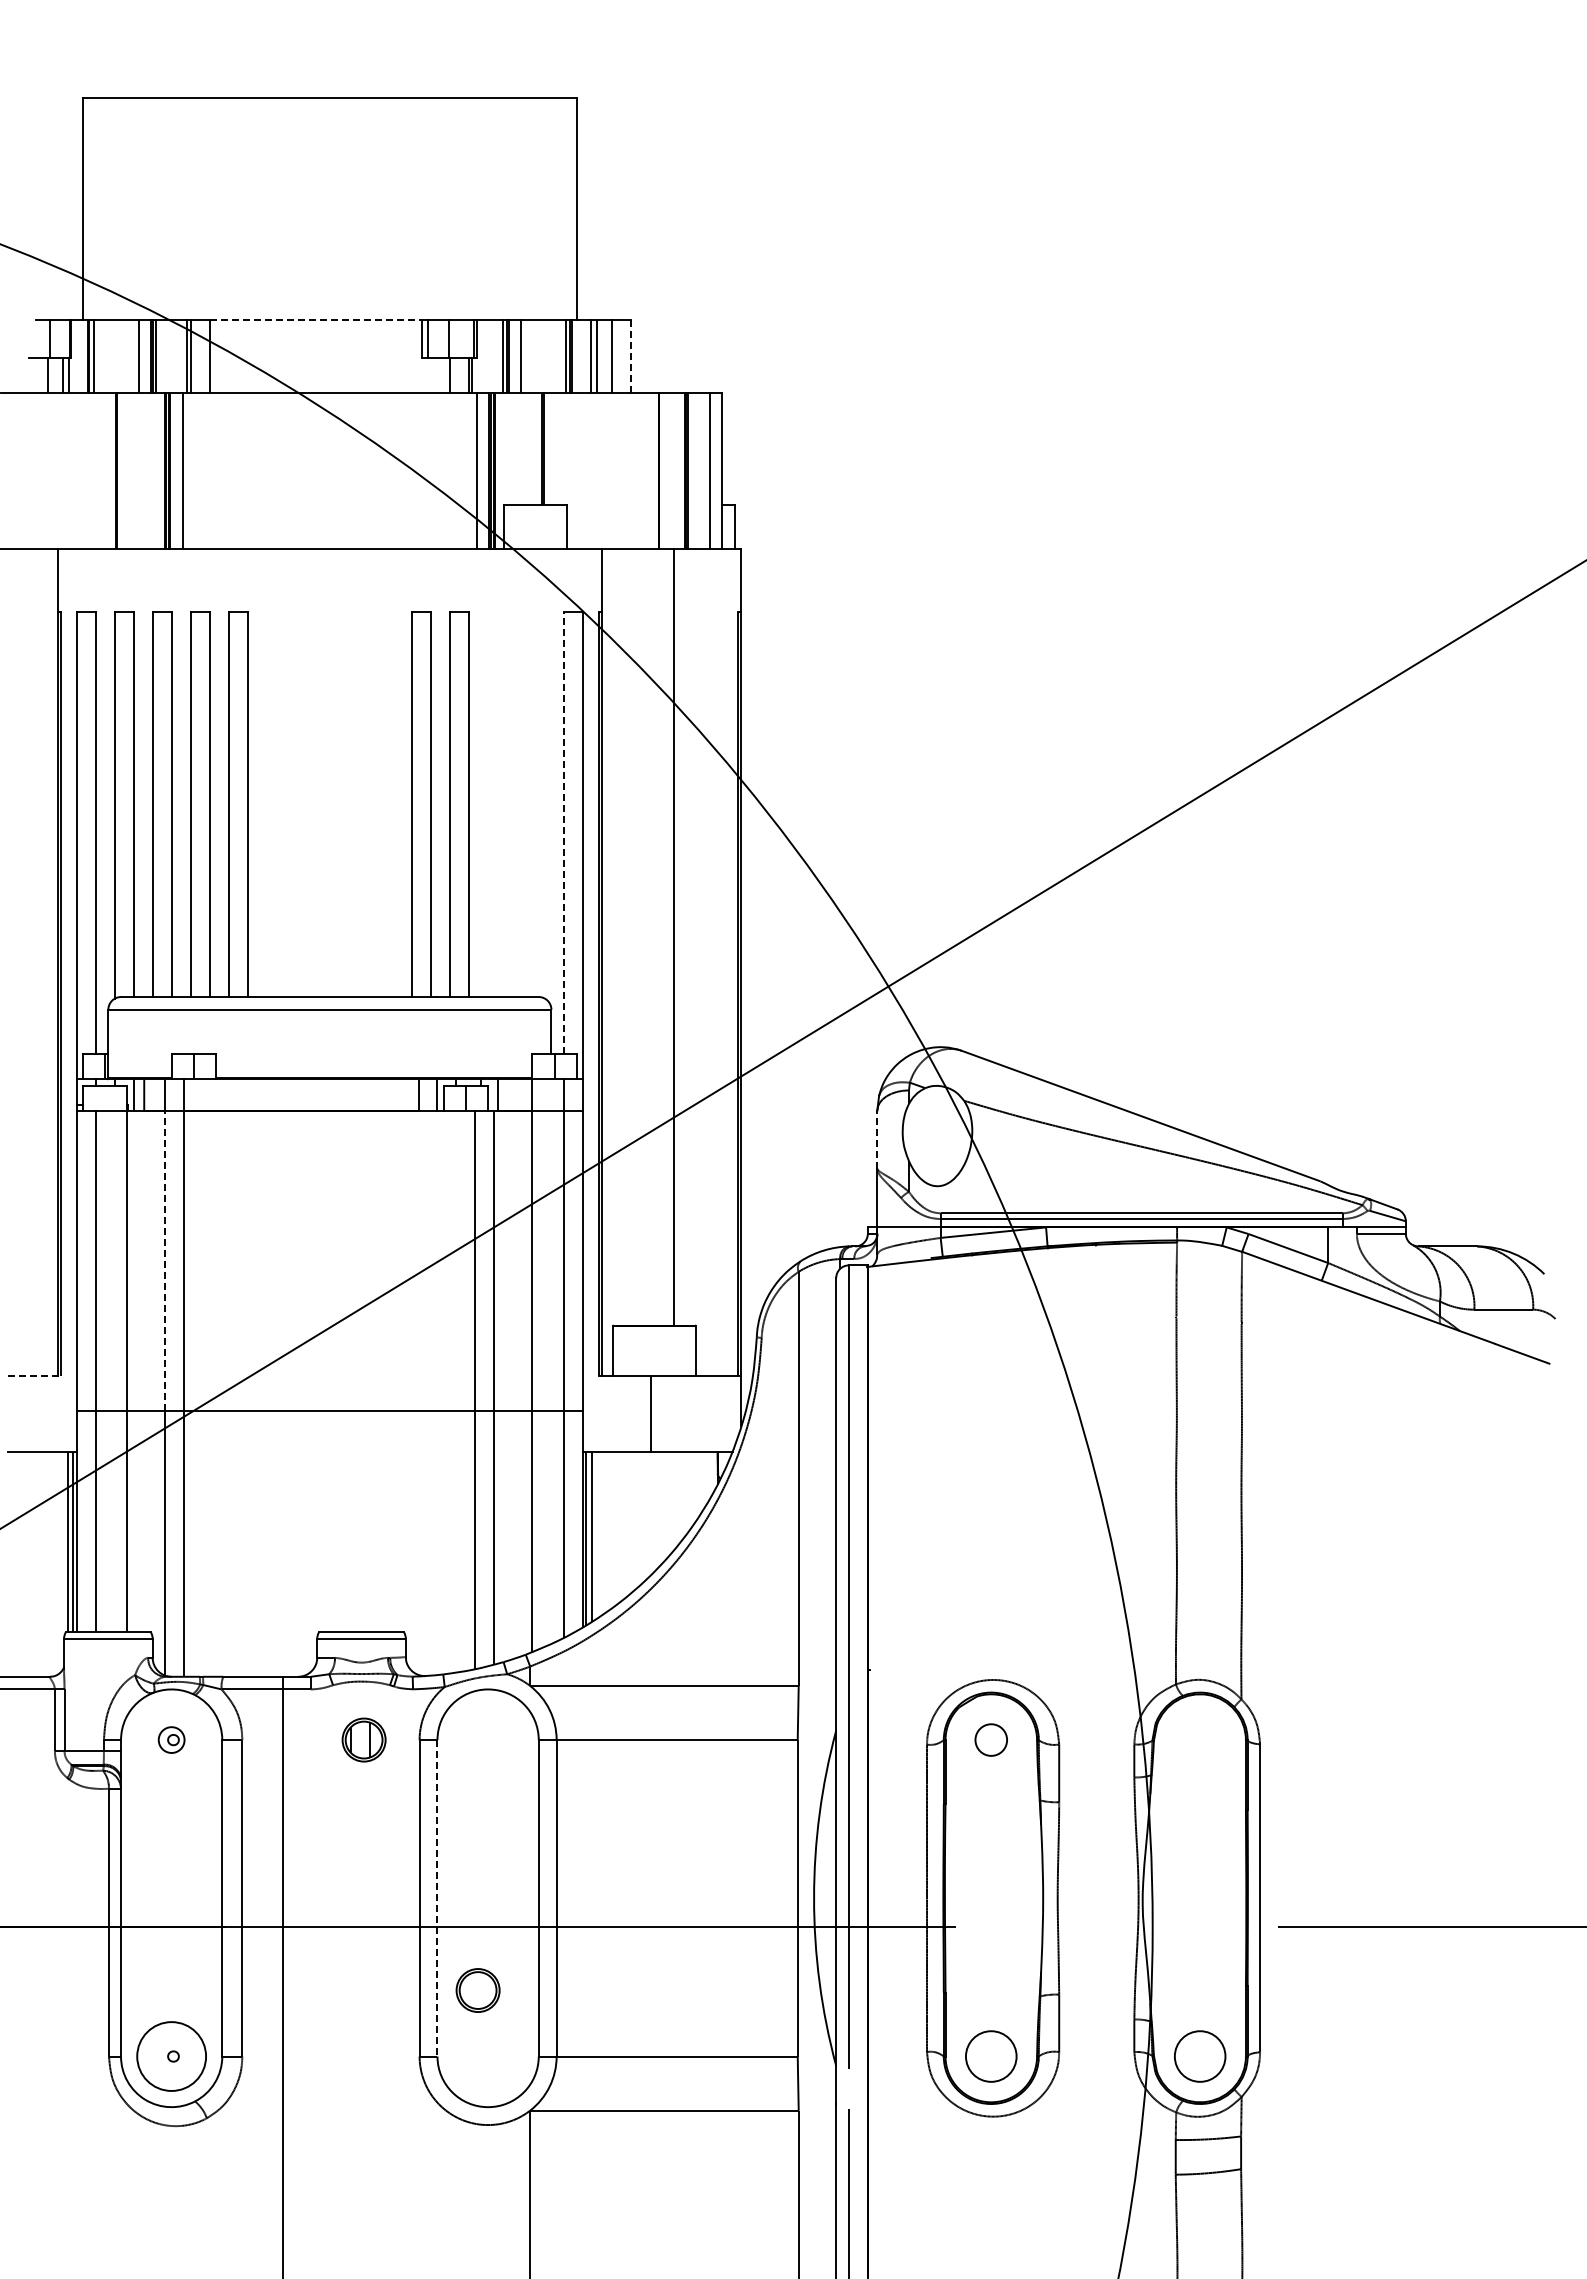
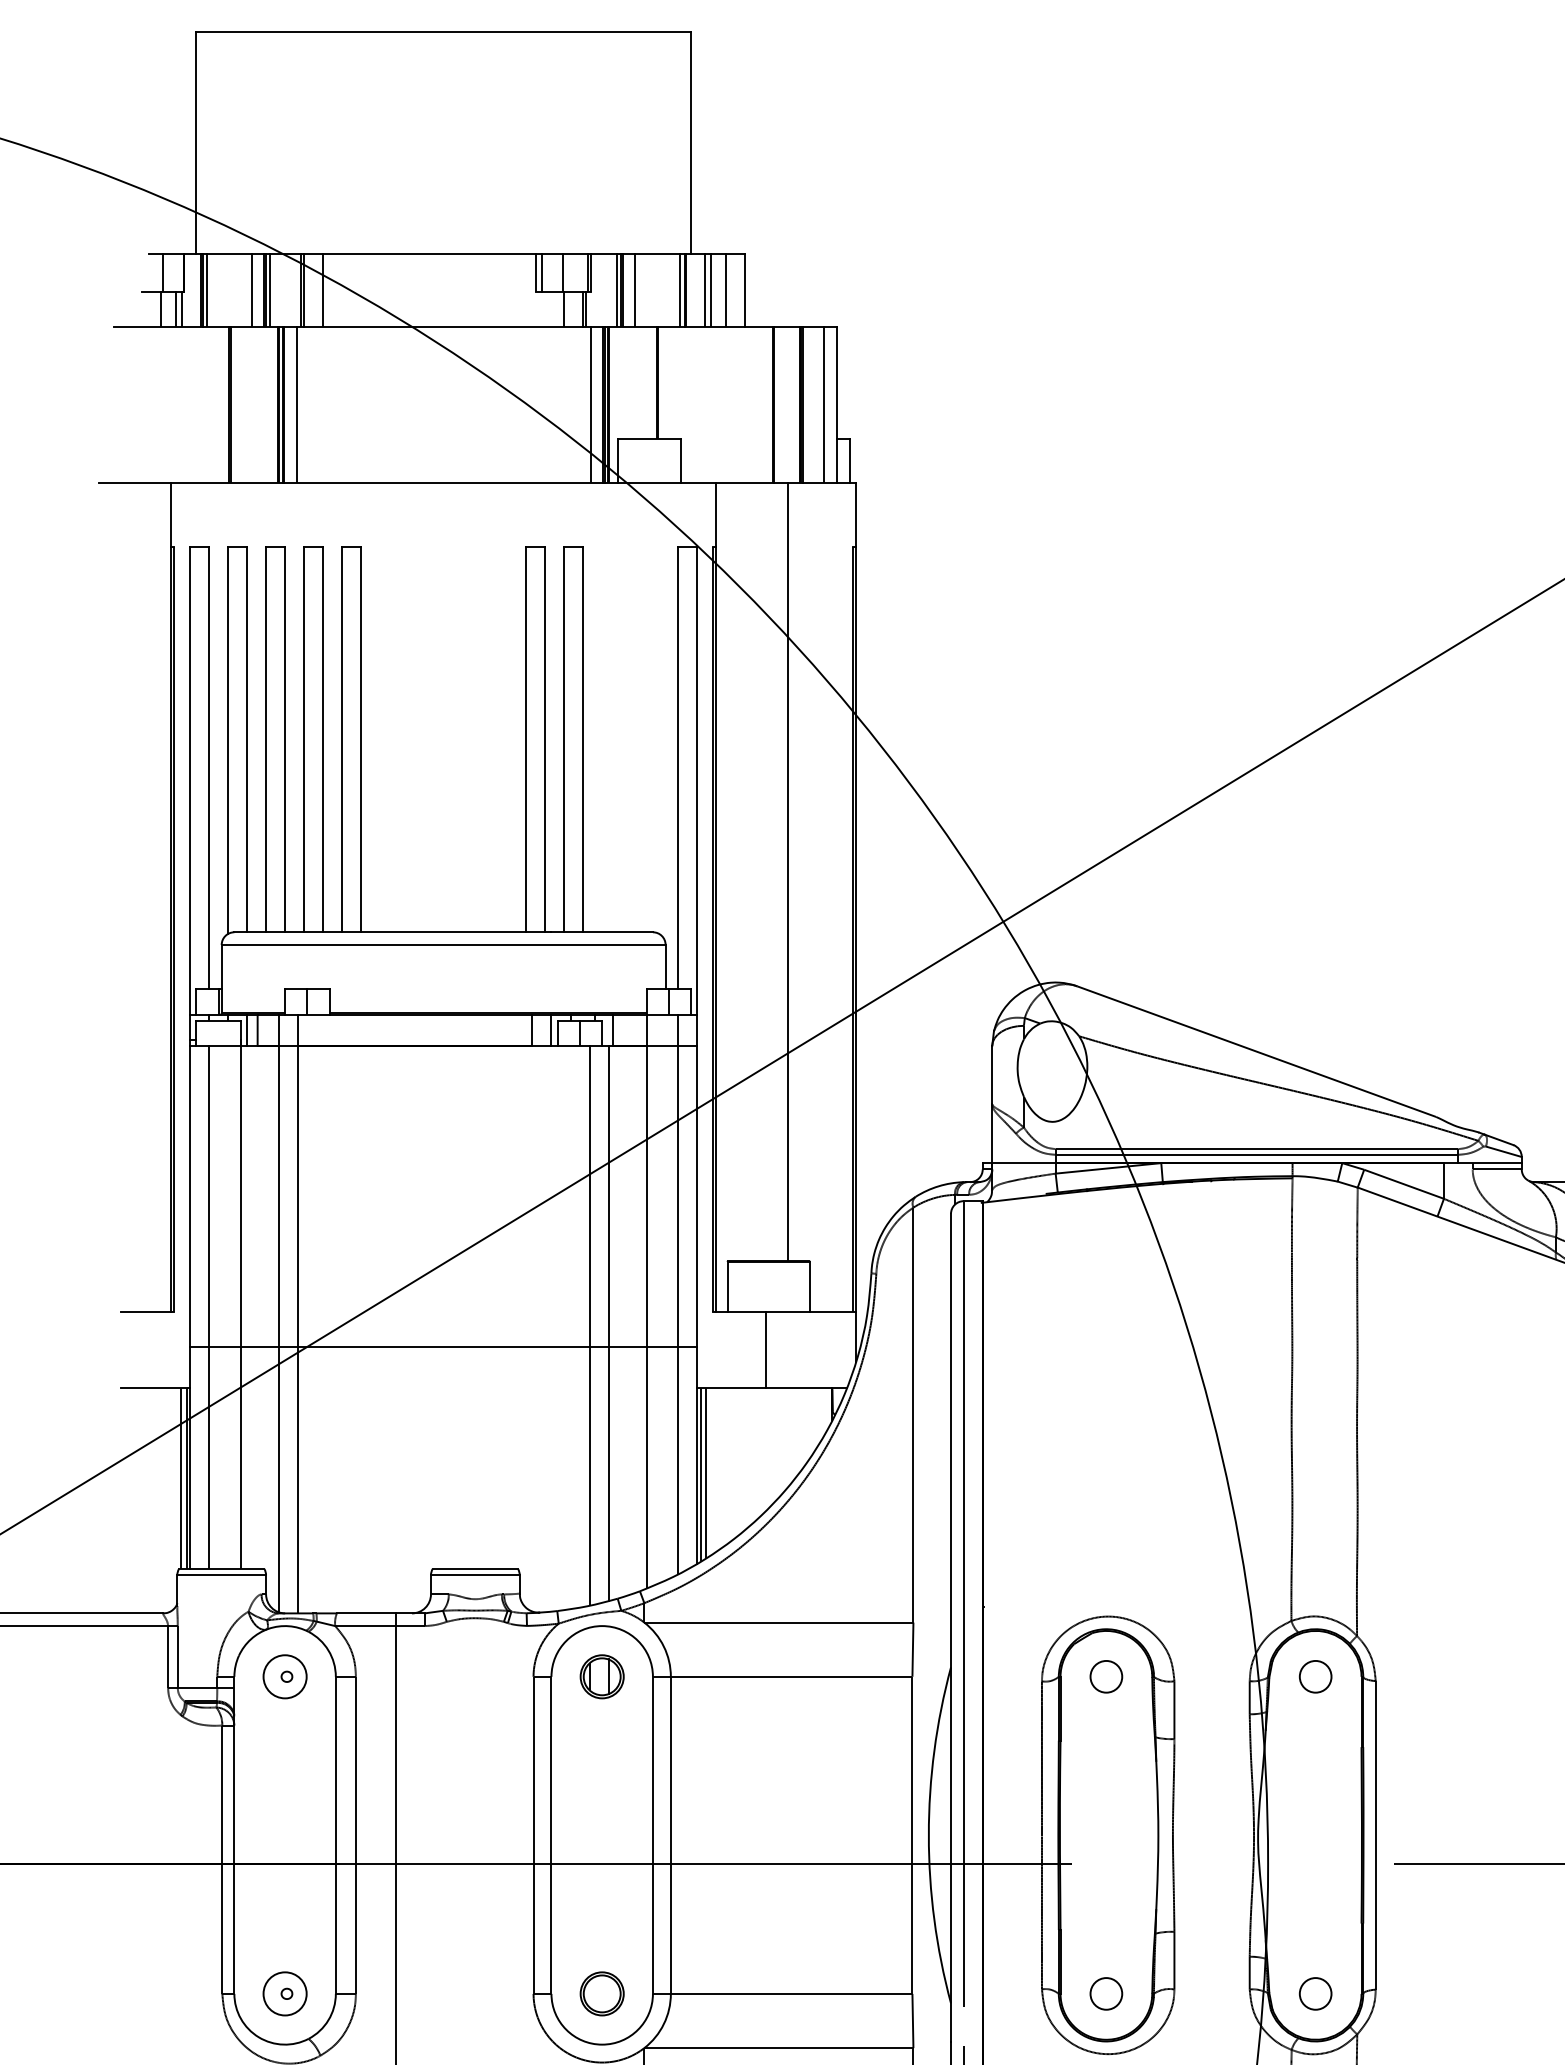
line: (316, 319) -> (430, 253), dashed -> solid
line: (630, 356) -> (744, 290), dashed -> solid
line: (564, 833) -> (678, 768), dashed -> solid
line: (877, 1139) -> (992, 1075), dashed -> solid
line: (165, 1260) -> (278, 1196), dashed -> solid
line: (35, 1376) -> (148, 1312), dashed -> solid
circle: (171, 1739) -> (284, 1676), size x1.67
part: (363, 1739) -> (601, 1676), moved
circle: (1199, 1739) -> (1315, 1676), added
line: (437, 1898) -> (551, 1835), dashed -> solid
part: (477, 1990) -> (601, 1993), moved
circle: (171, 2056) -> (284, 1993), size x0.62
circle: (991, 2056) -> (1106, 1993), size x0.62
circle: (1199, 2056) -> (1315, 1993), size x0.62

